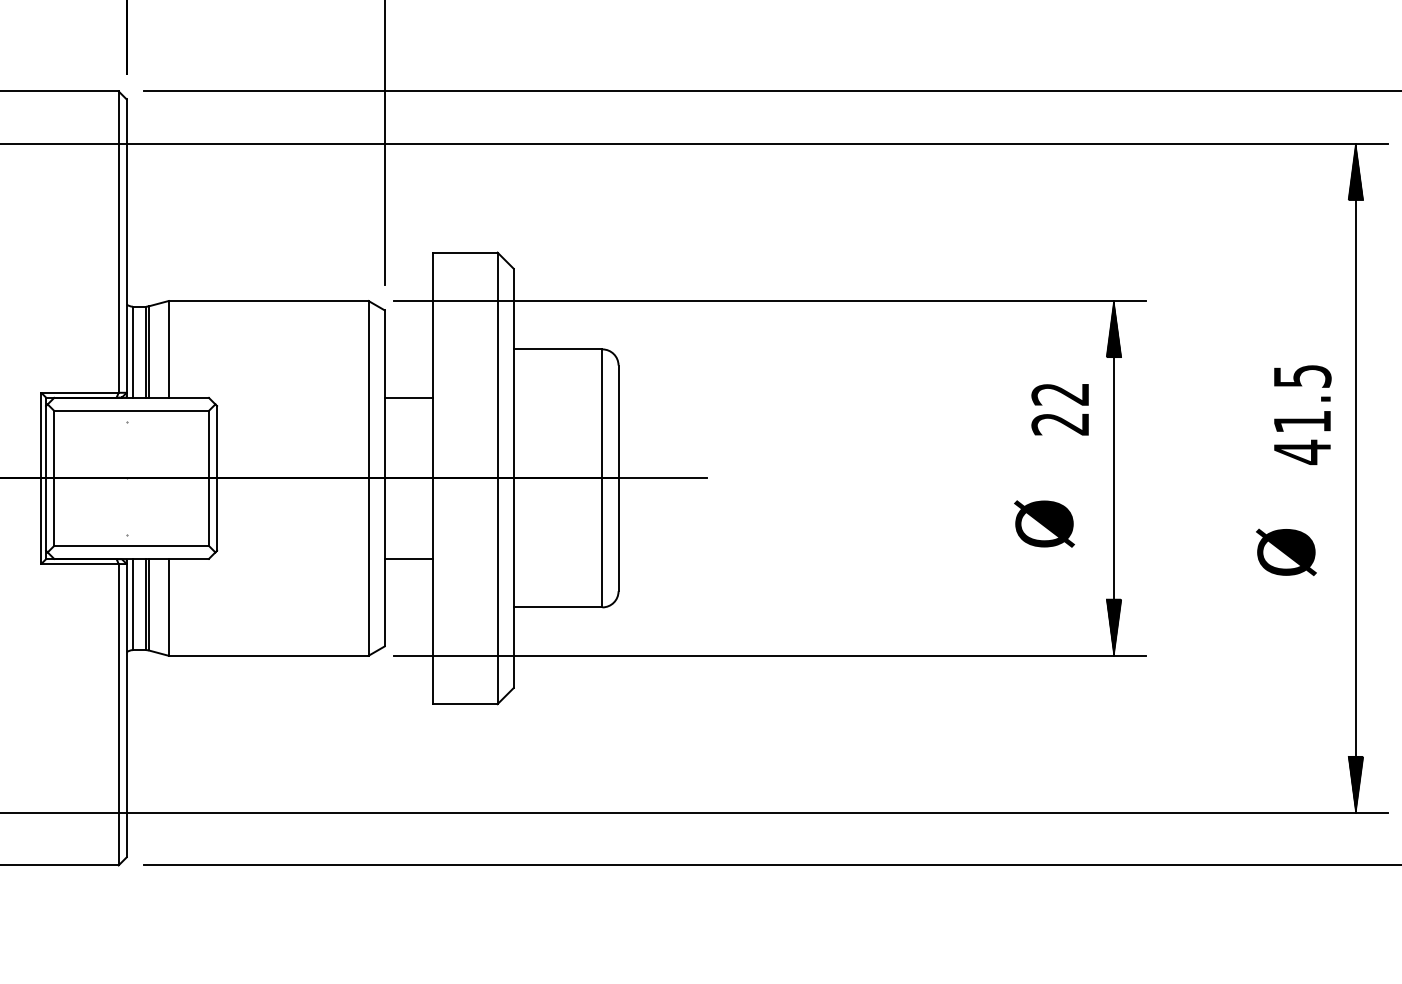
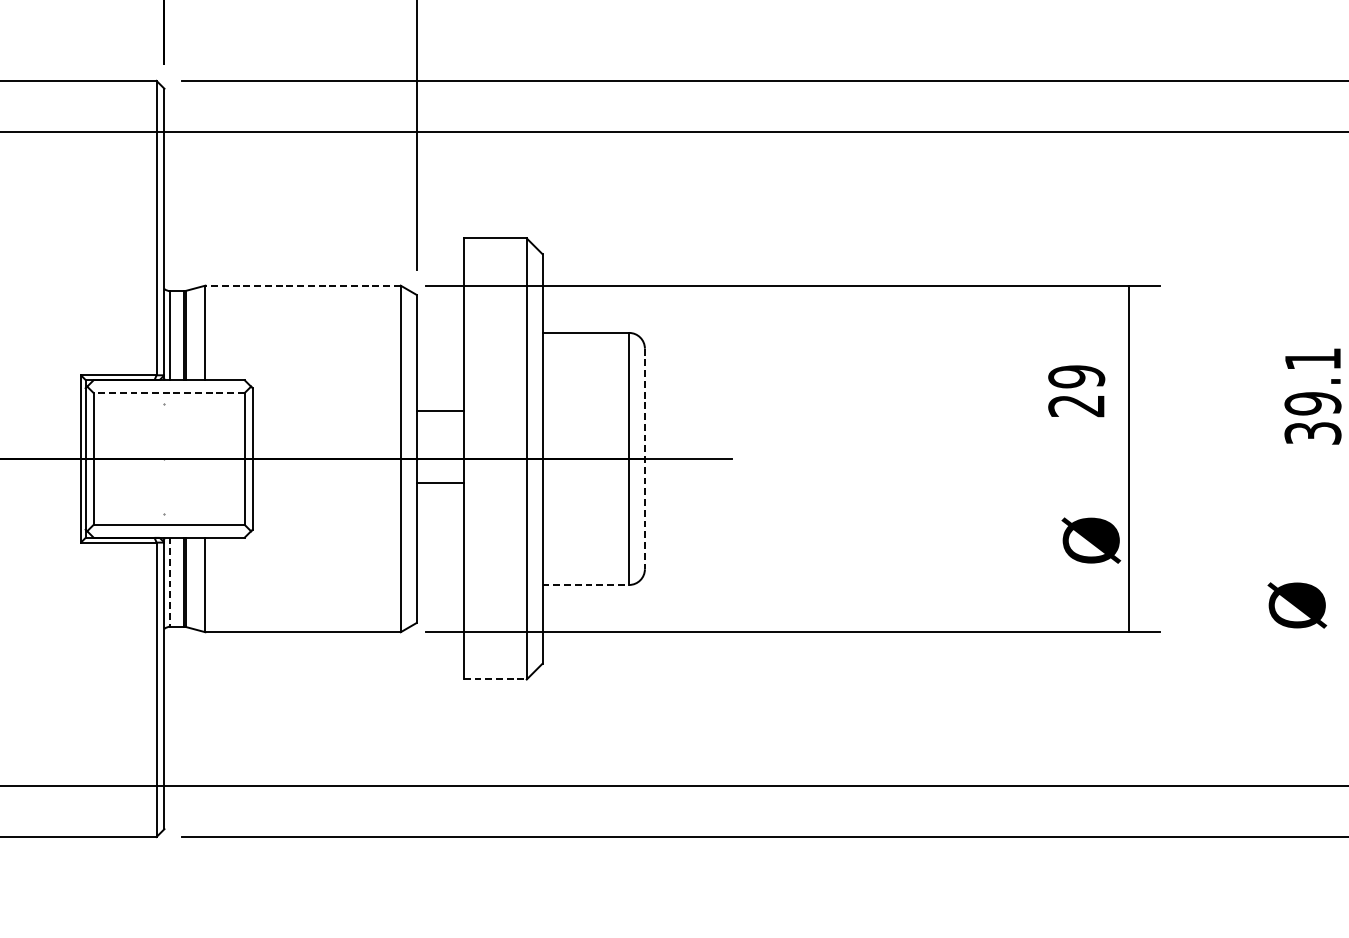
line: (268, 301) -> (302, 286), solid -> dashed
hatch: (1113, 329) -> (1128, 313), removed
text: (1060, 394) -> (1076, 376), 22 -> 29
line: (408, 397) -> (439, 411), moved
line: (131, 410) -> (169, 392), solid -> dashed
text: (1302, 415) -> (1313, 397), 41.5 -> 39.1
line: (618, 478) -> (644, 459), solid -> dashed
text: (1044, 523) -> (1091, 540), moved
text: (1286, 551) -> (1297, 604), moved
line: (408, 559) -> (439, 483), moved
line: (132, 604) -> (170, 582), solid -> dashed
line: (558, 607) -> (586, 585), solid -> dashed
hatch: (1113, 627) -> (1128, 604), removed
line: (465, 704) -> (495, 679), solid -> dashed

